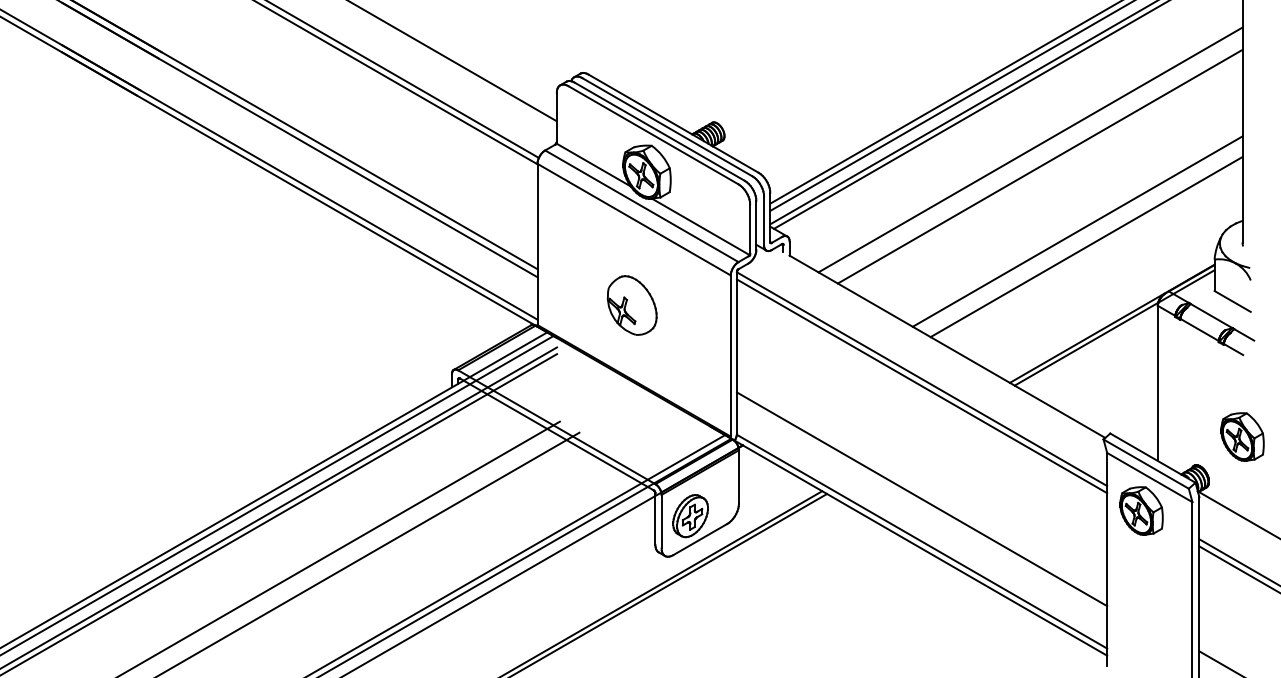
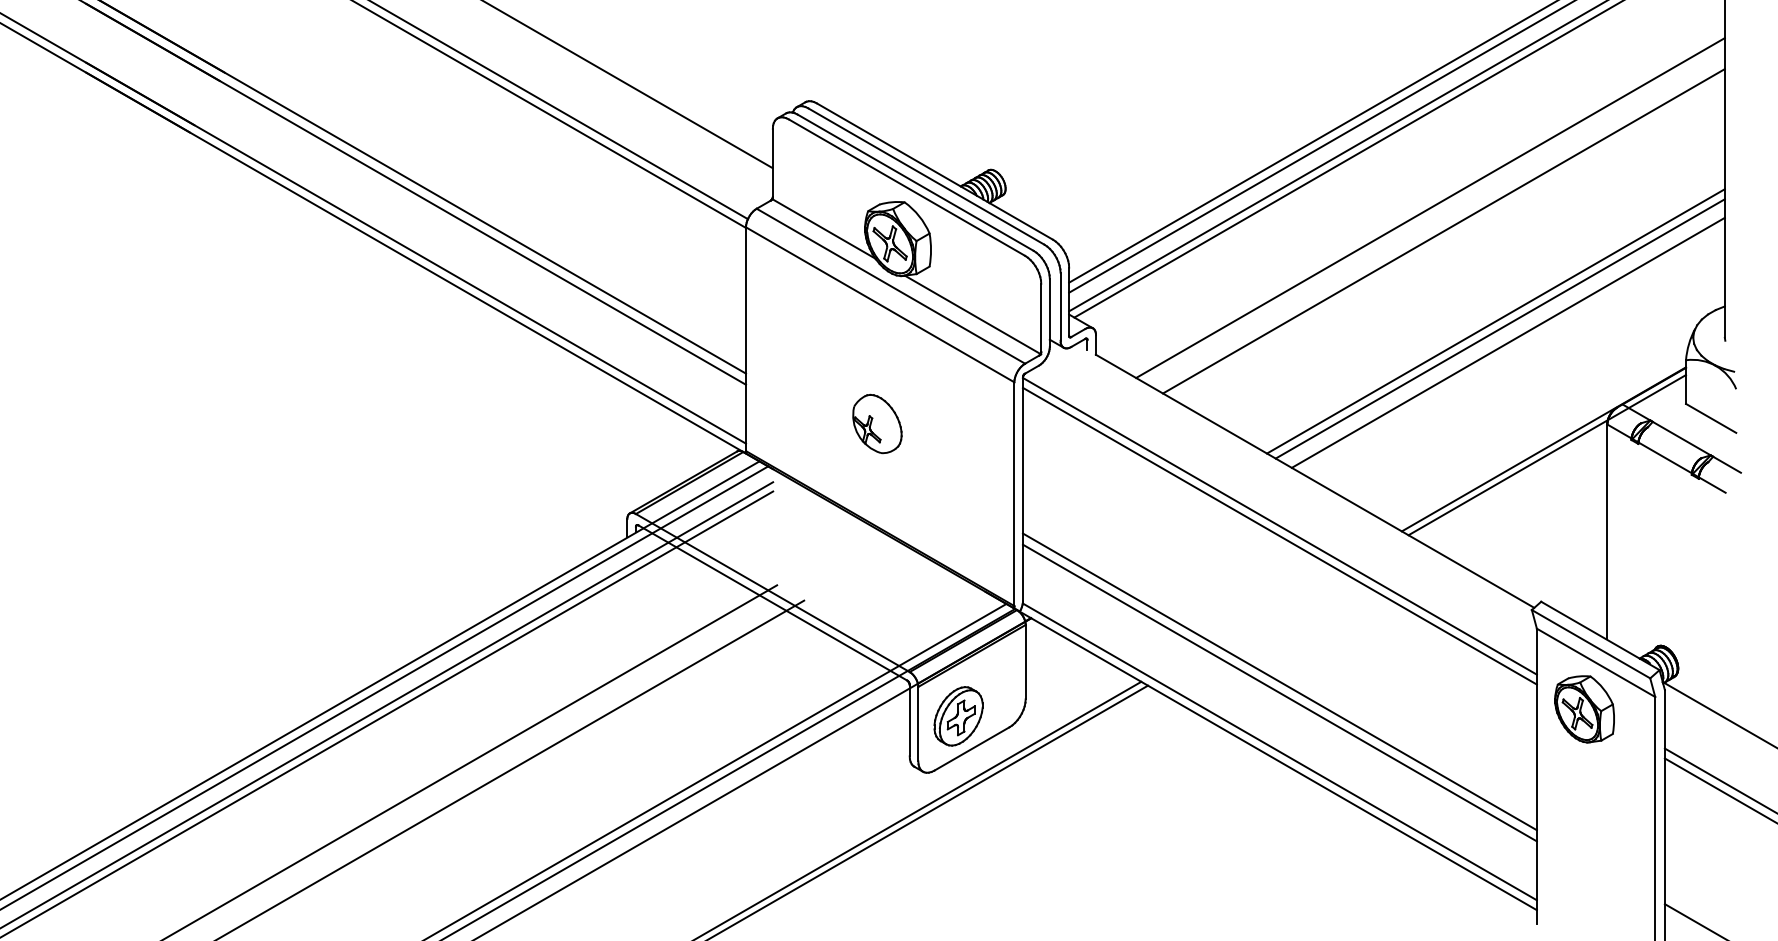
line: (1080, 236) -> (1499, 328), added
part: (631, 305) -> (876, 423), size x0.71
part: (1242, 436) -> (1724, 605), removed
line: (922, 491) -> (1280, 682), added

